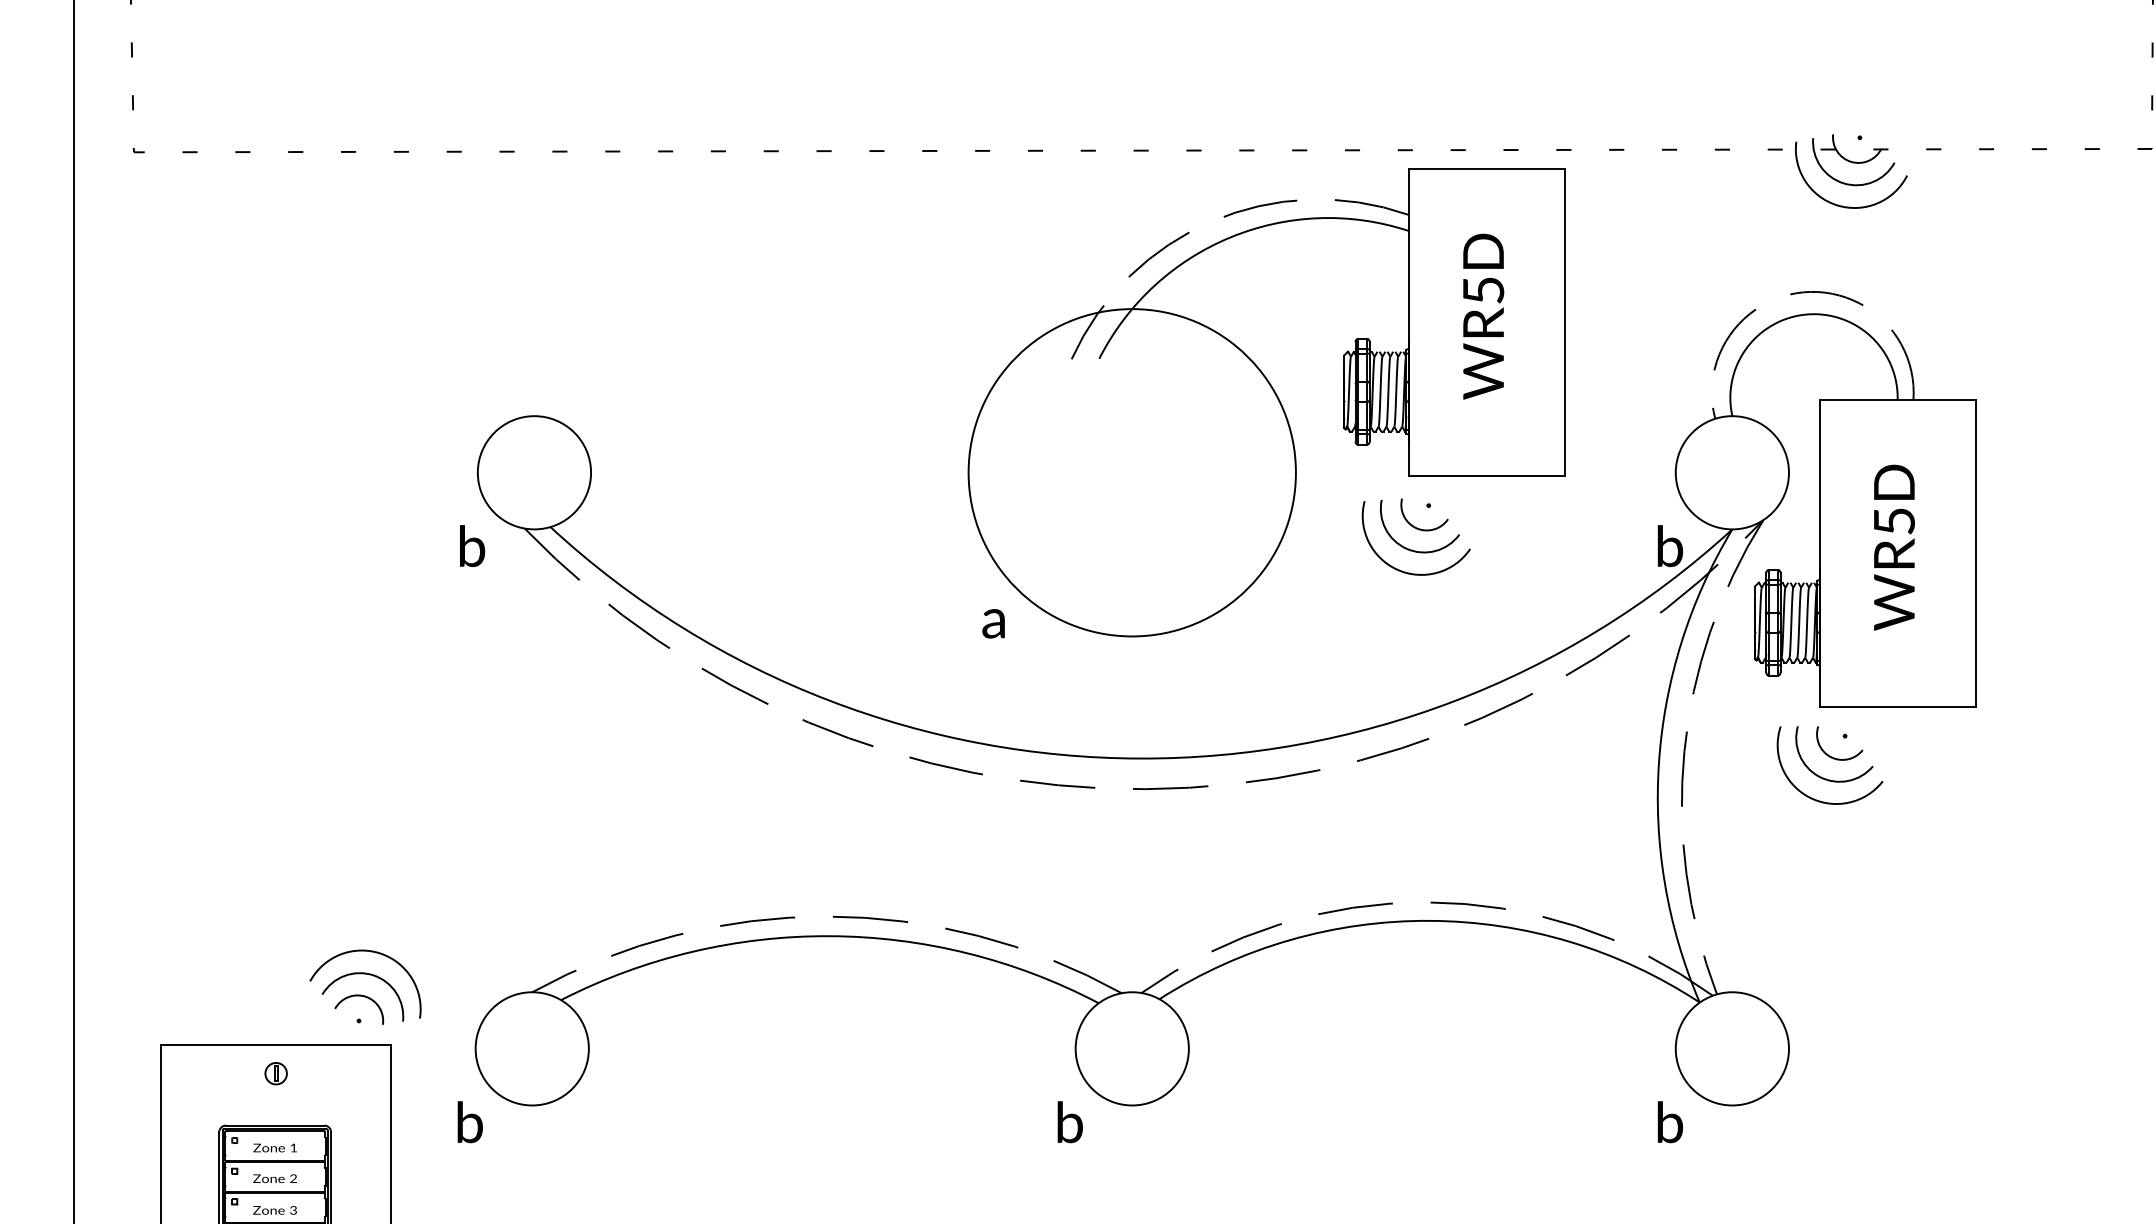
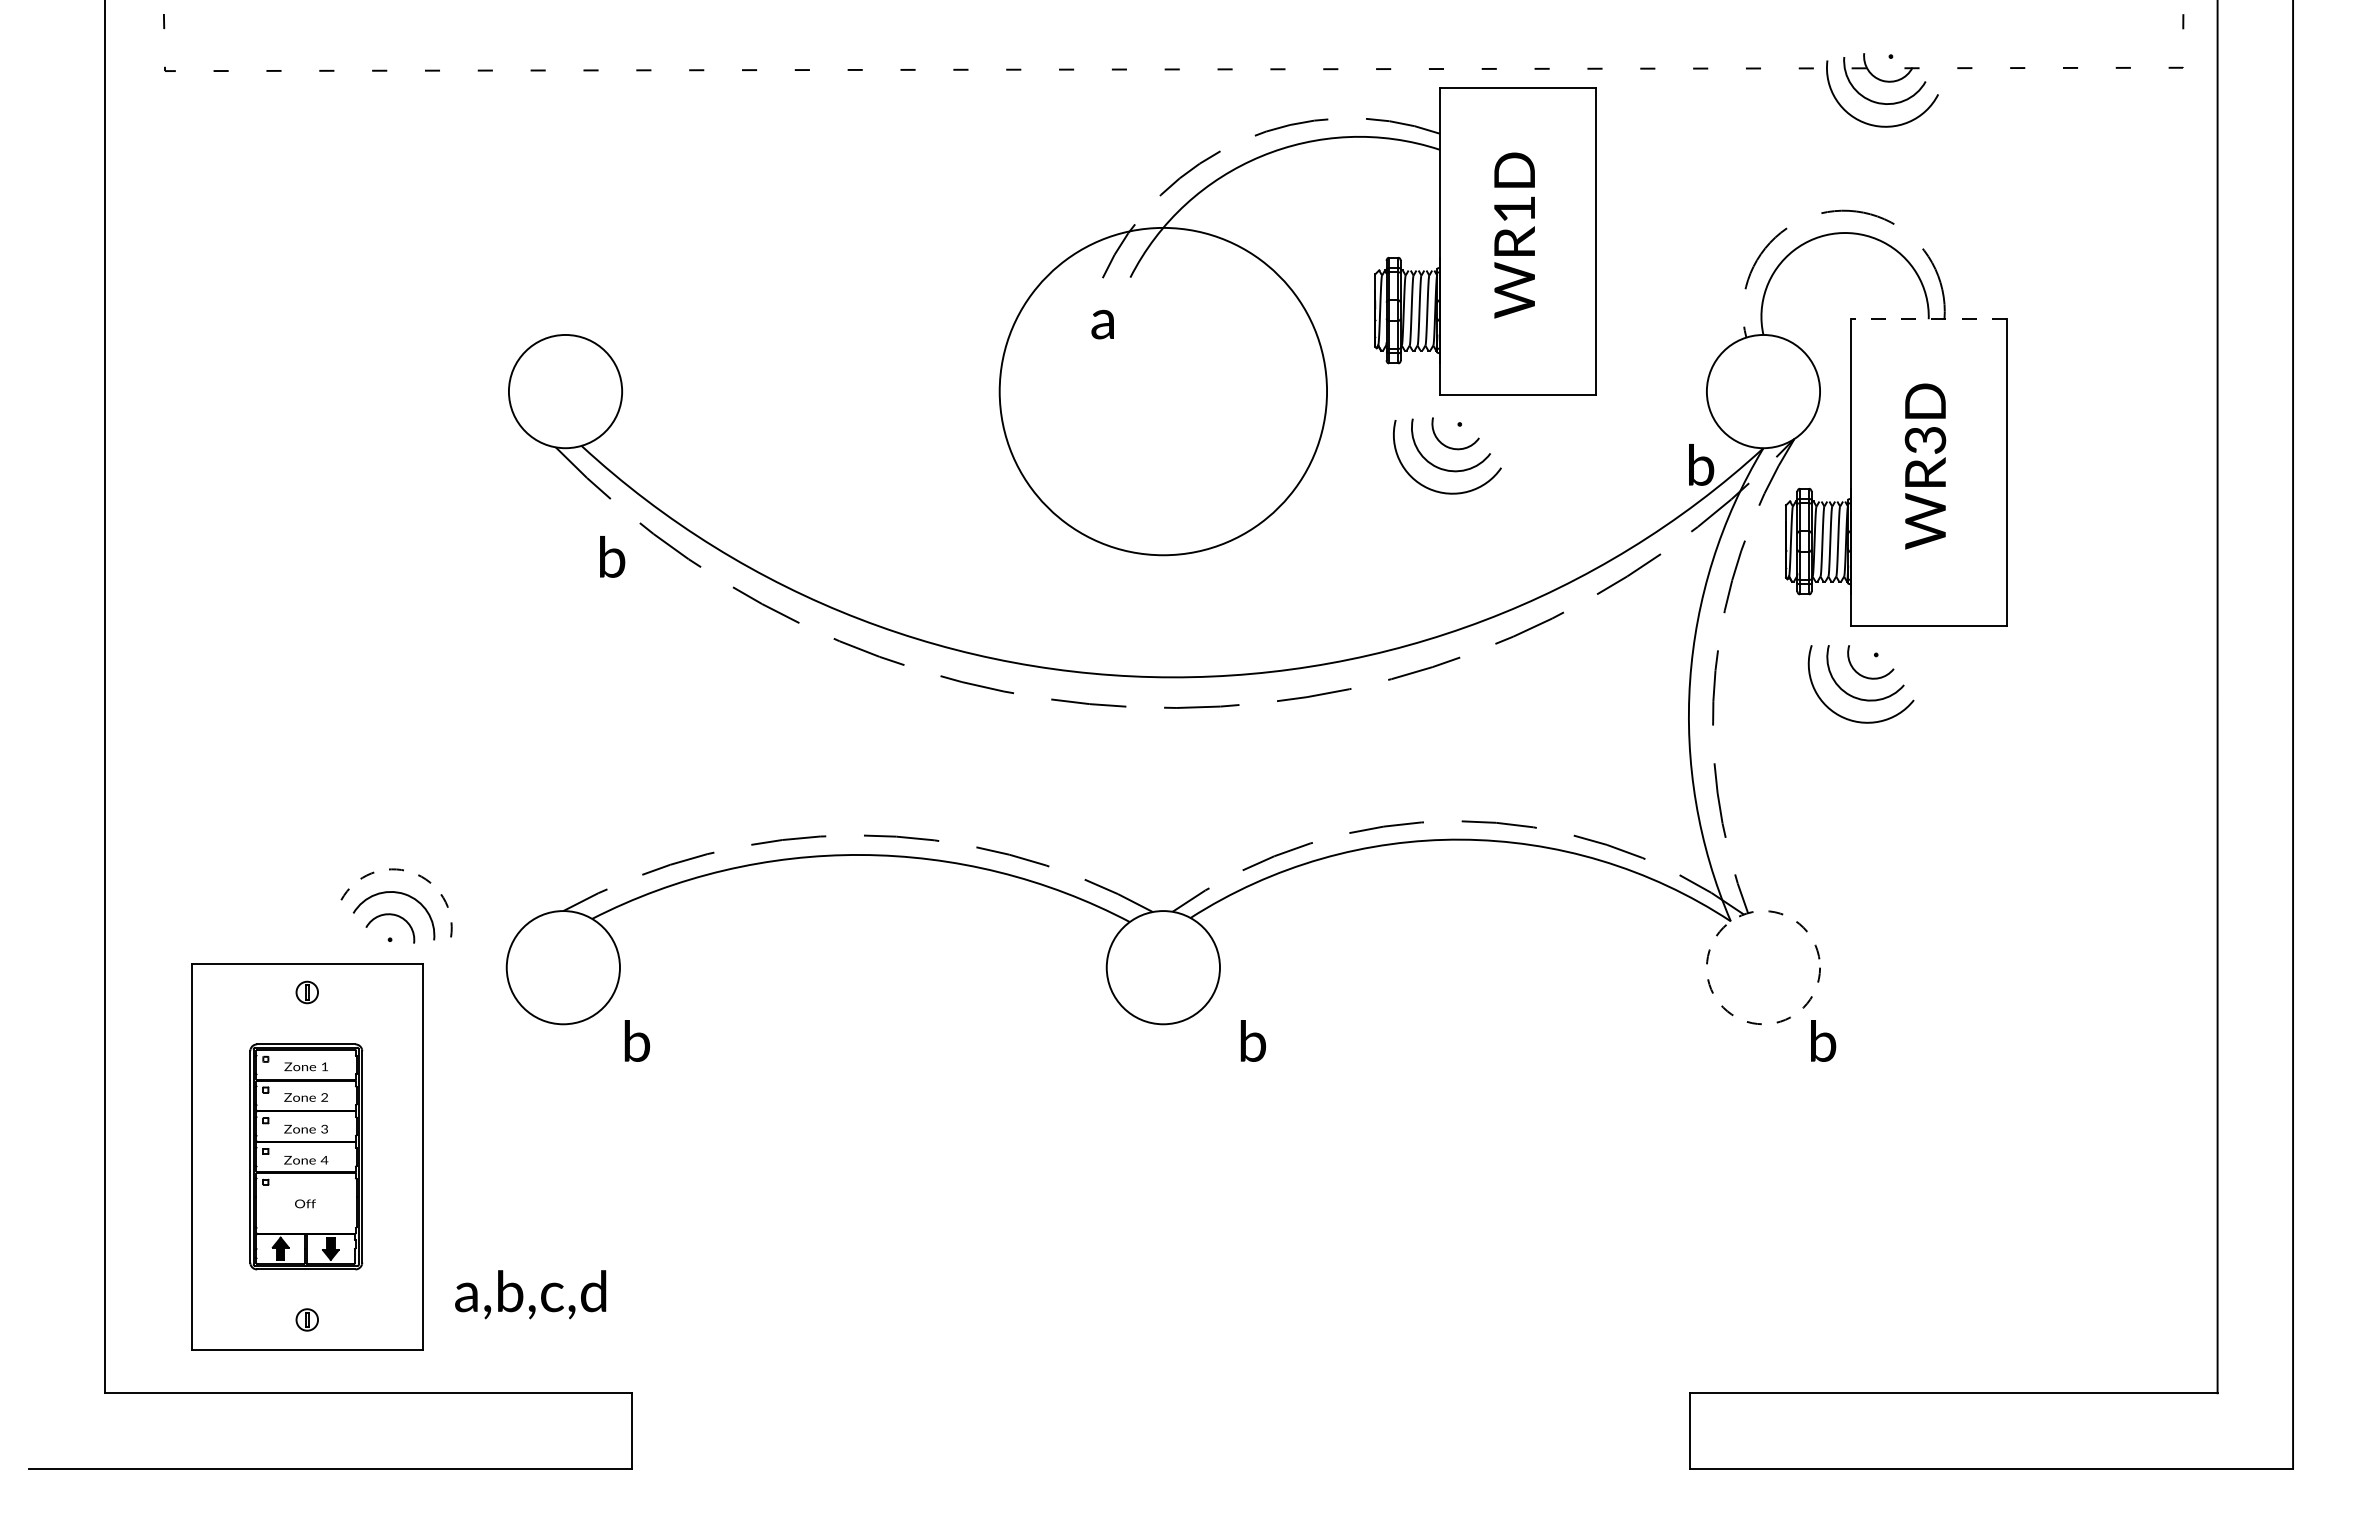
text: (1483, 290) -> (1514, 209), WR5D -> WR1D
line: (1897, 400) -> (1928, 319), solid -> dashed
text: (1894, 521) -> (1925, 440), WR5D -> WR3D
text: (472, 545) -> (612, 556), moved
text: (993, 623) -> (1102, 324), moved
arc: (380, 953) -> (411, 872), solid -> dashed
circle: (1732, 1048) -> (1763, 967), solid -> dashed
text: (470, 1121) -> (637, 1040), moved
text: (1070, 1121) -> (1253, 1040), moved
text: (1670, 1121) -> (1823, 1040), moved

